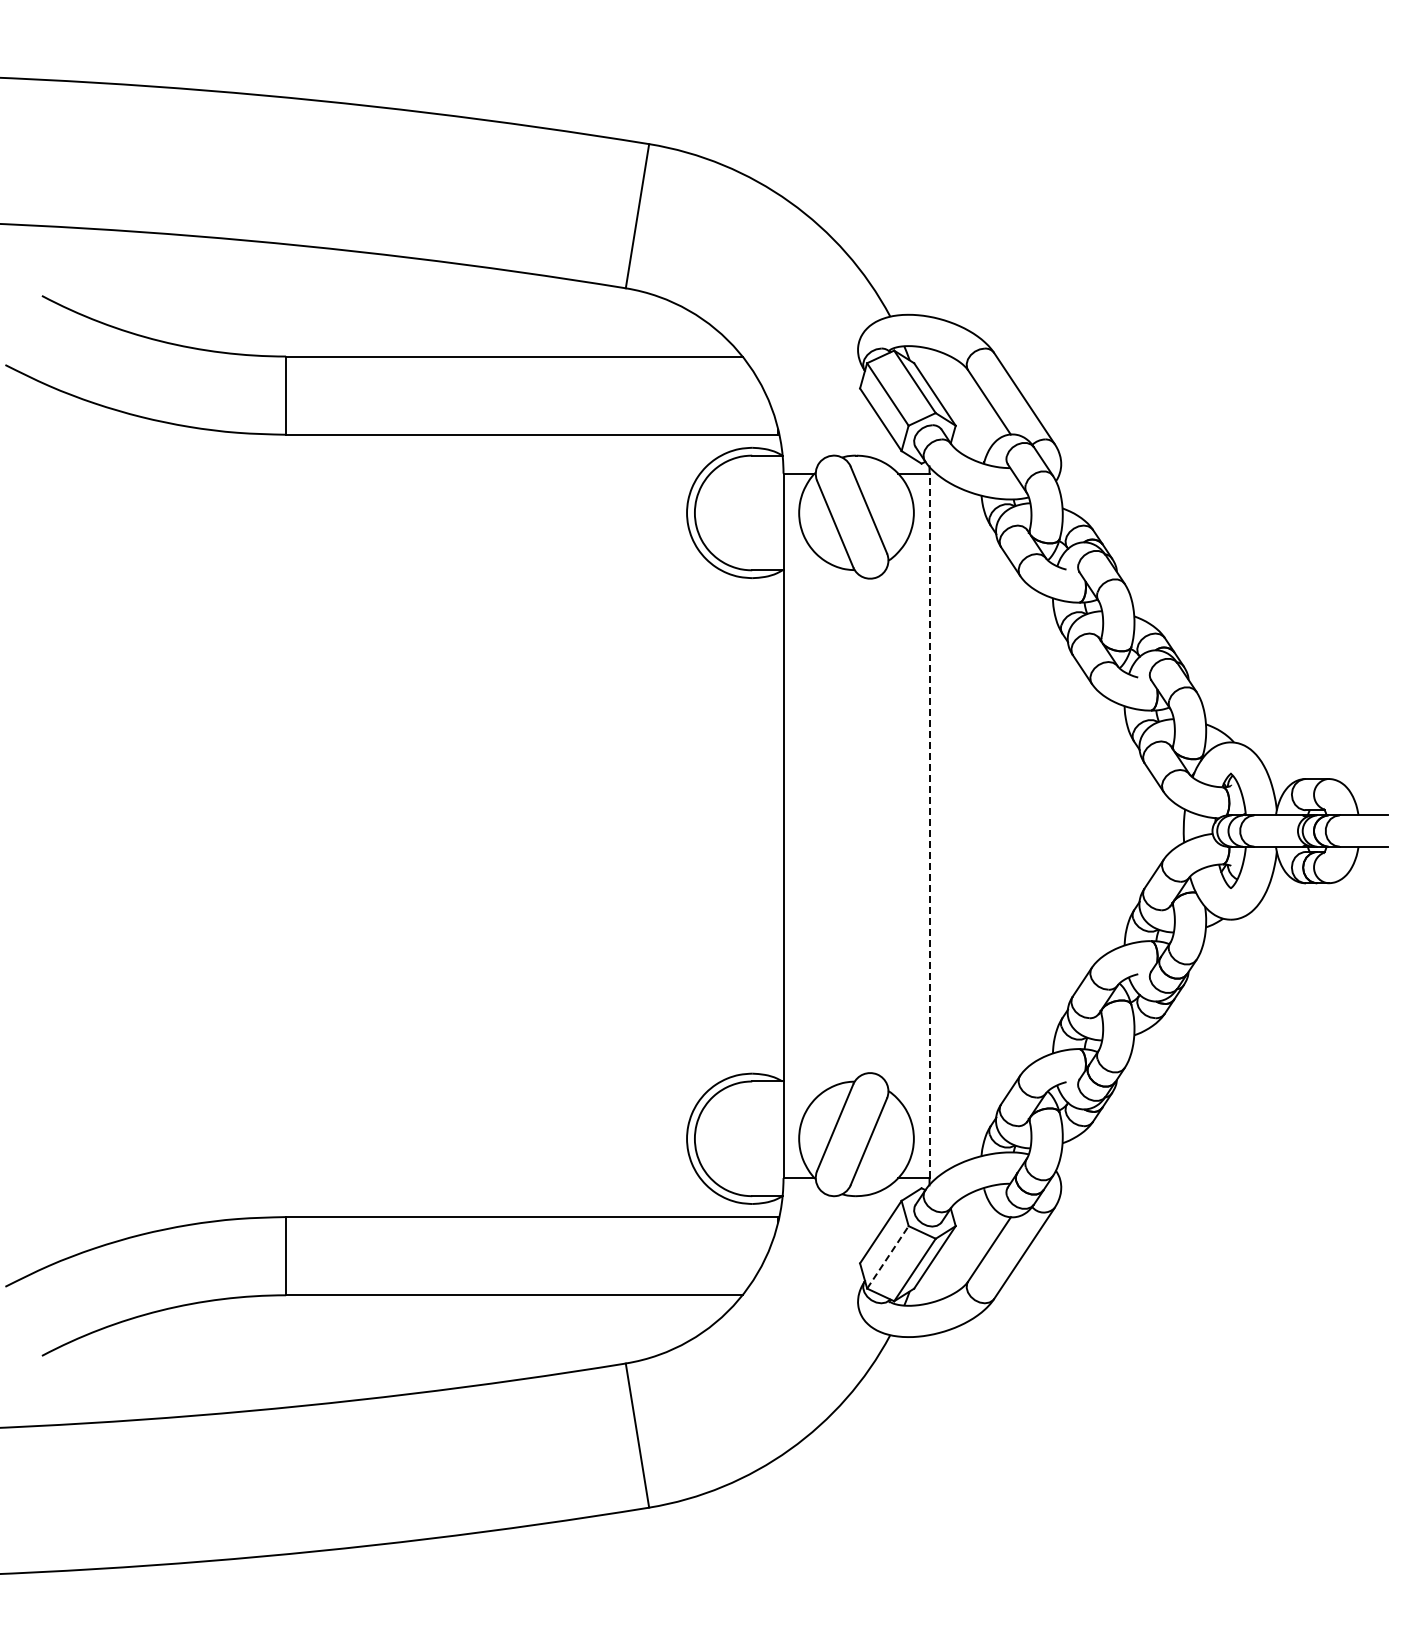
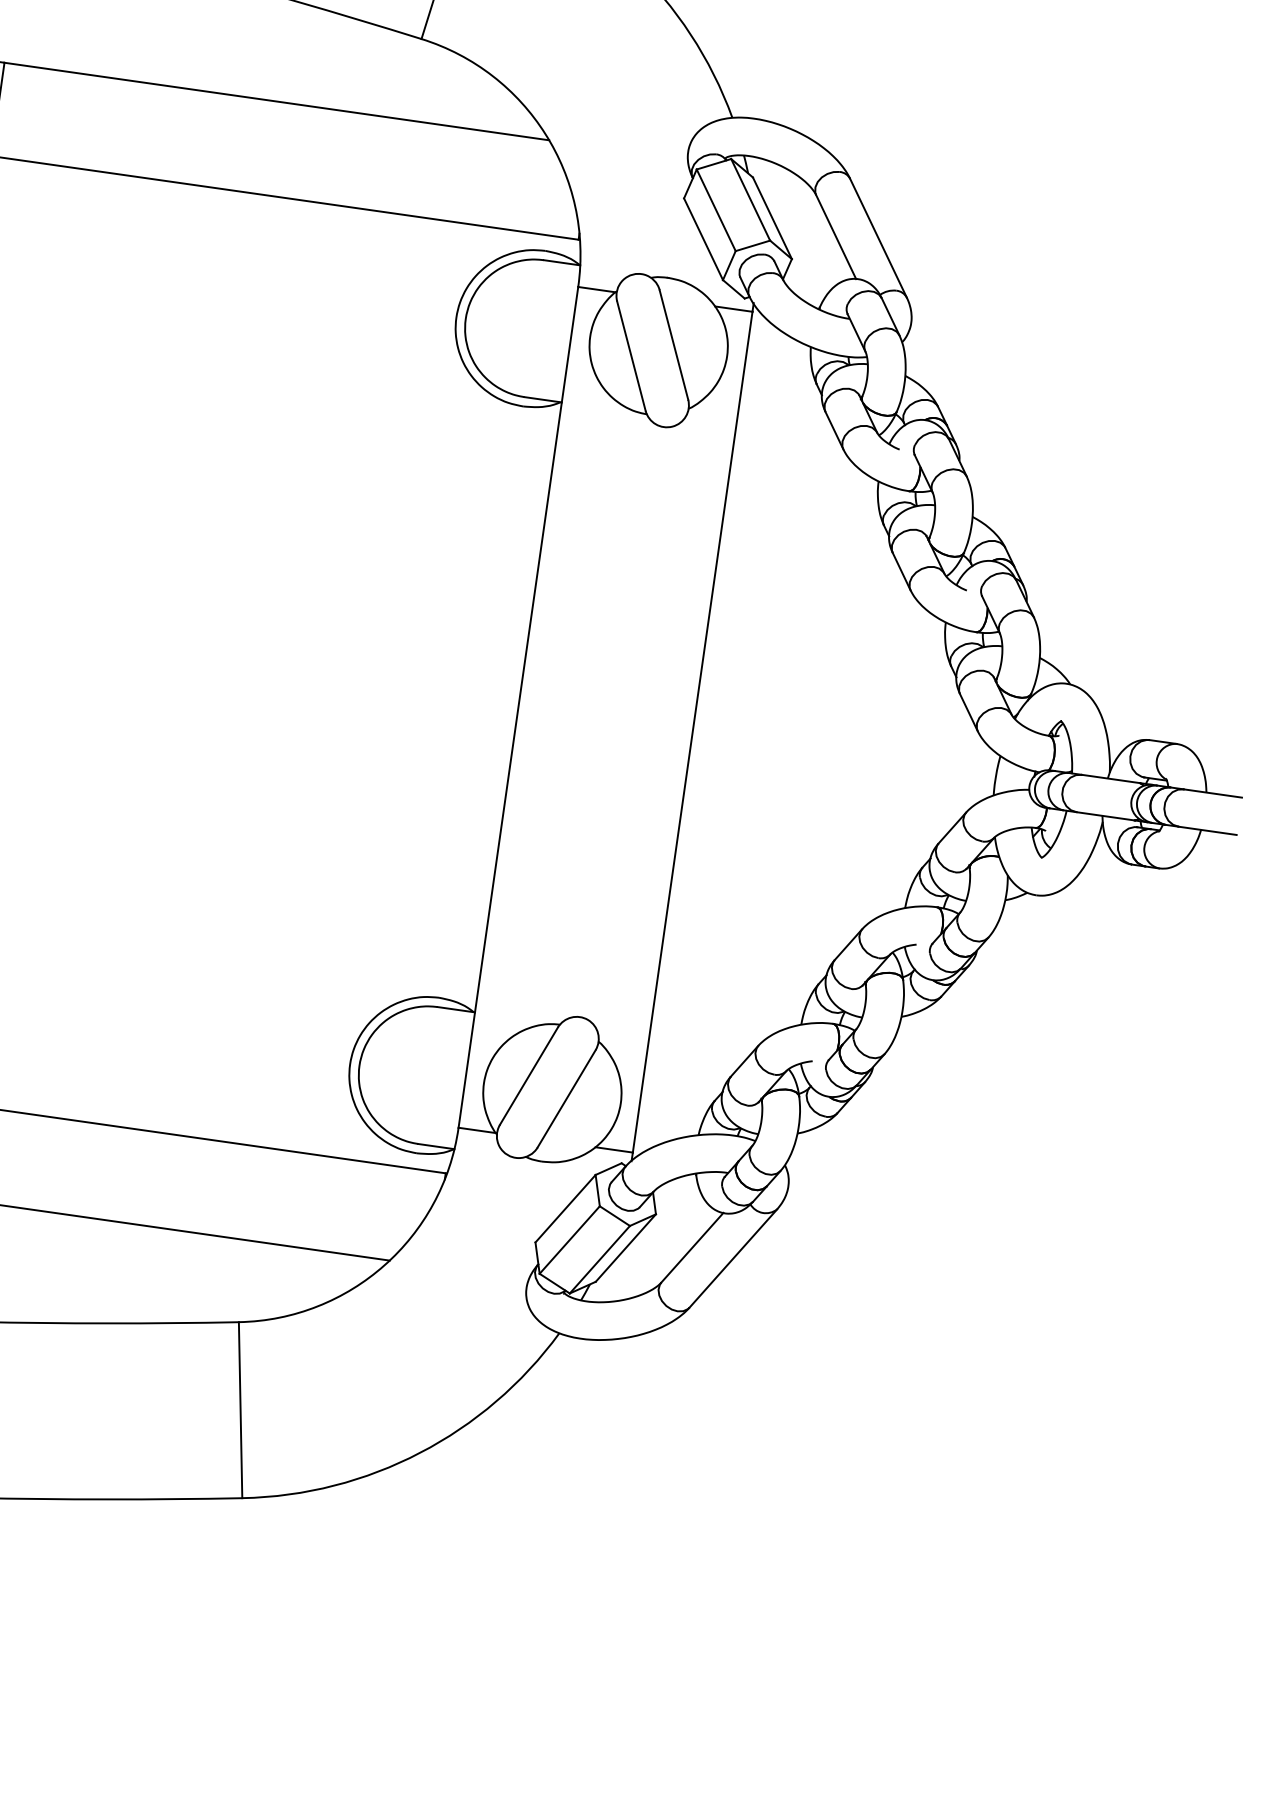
line: (929, 825) -> (692, 731), dashed -> solid
line: (887, 1257) -> (569, 1240), dashed -> solid

